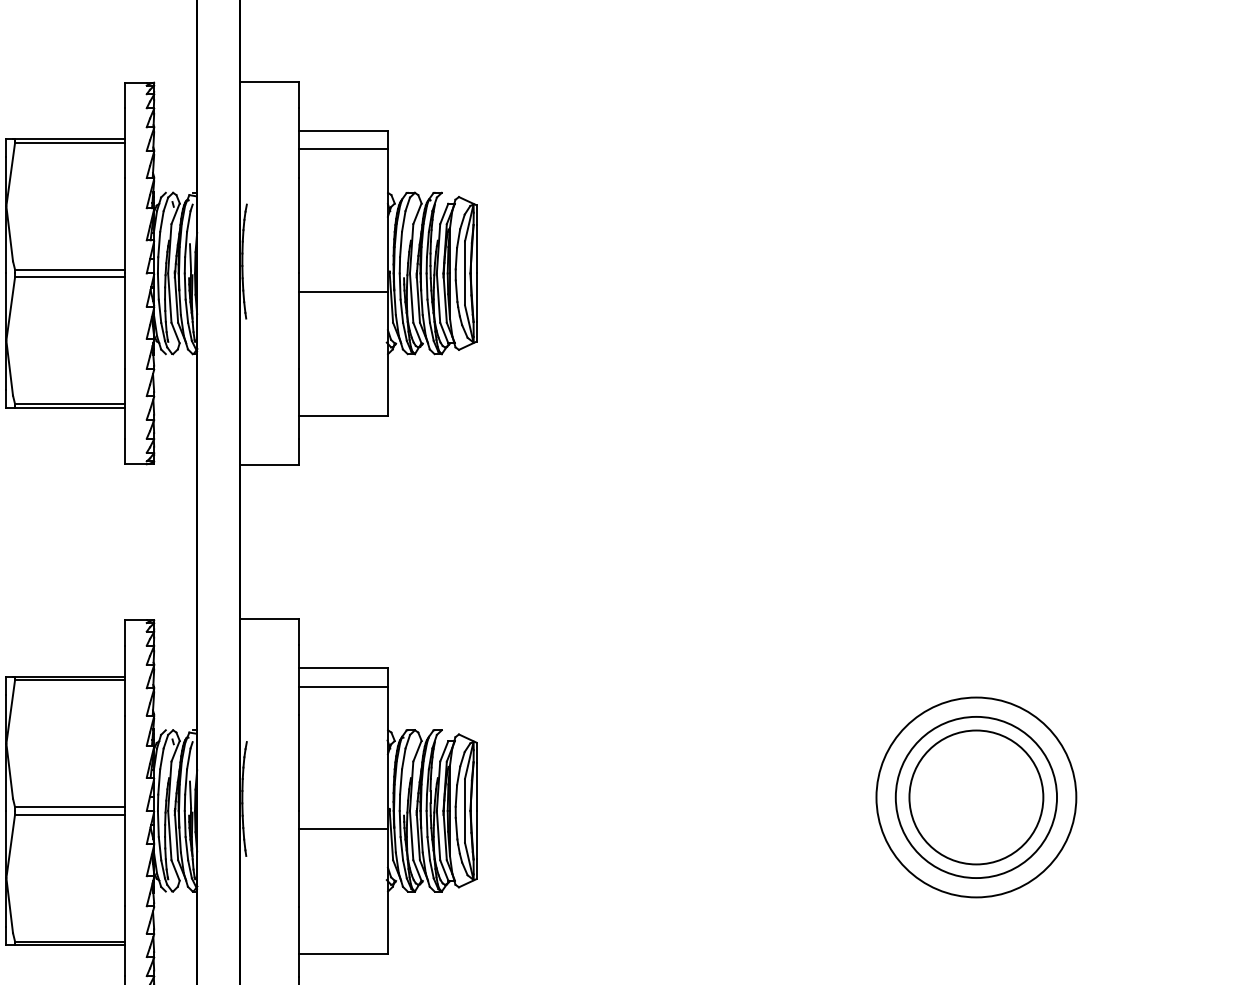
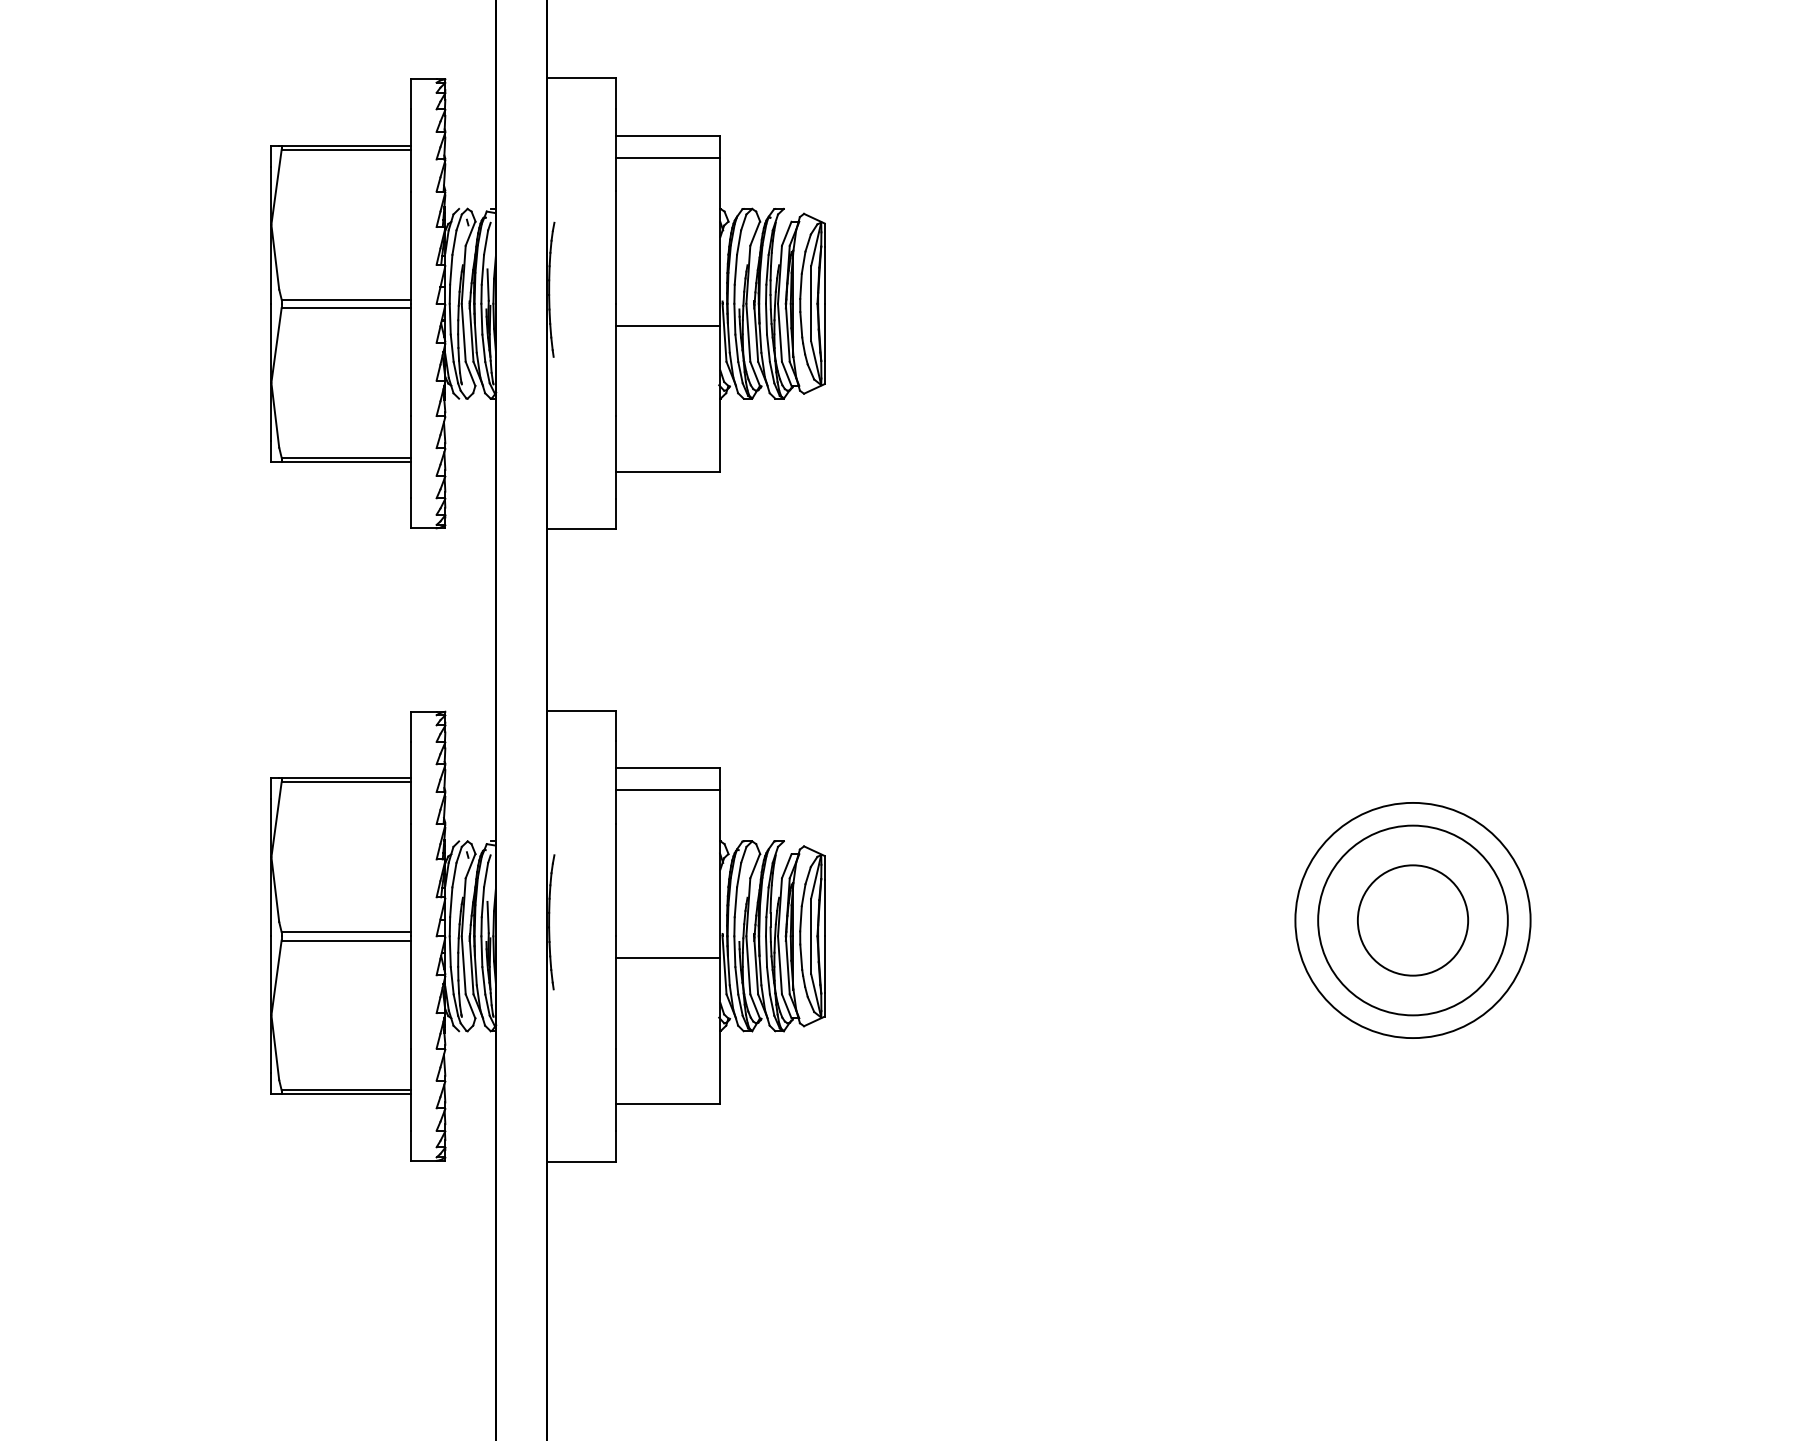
circle: (975, 797) -> (1412, 920), size x0.7

